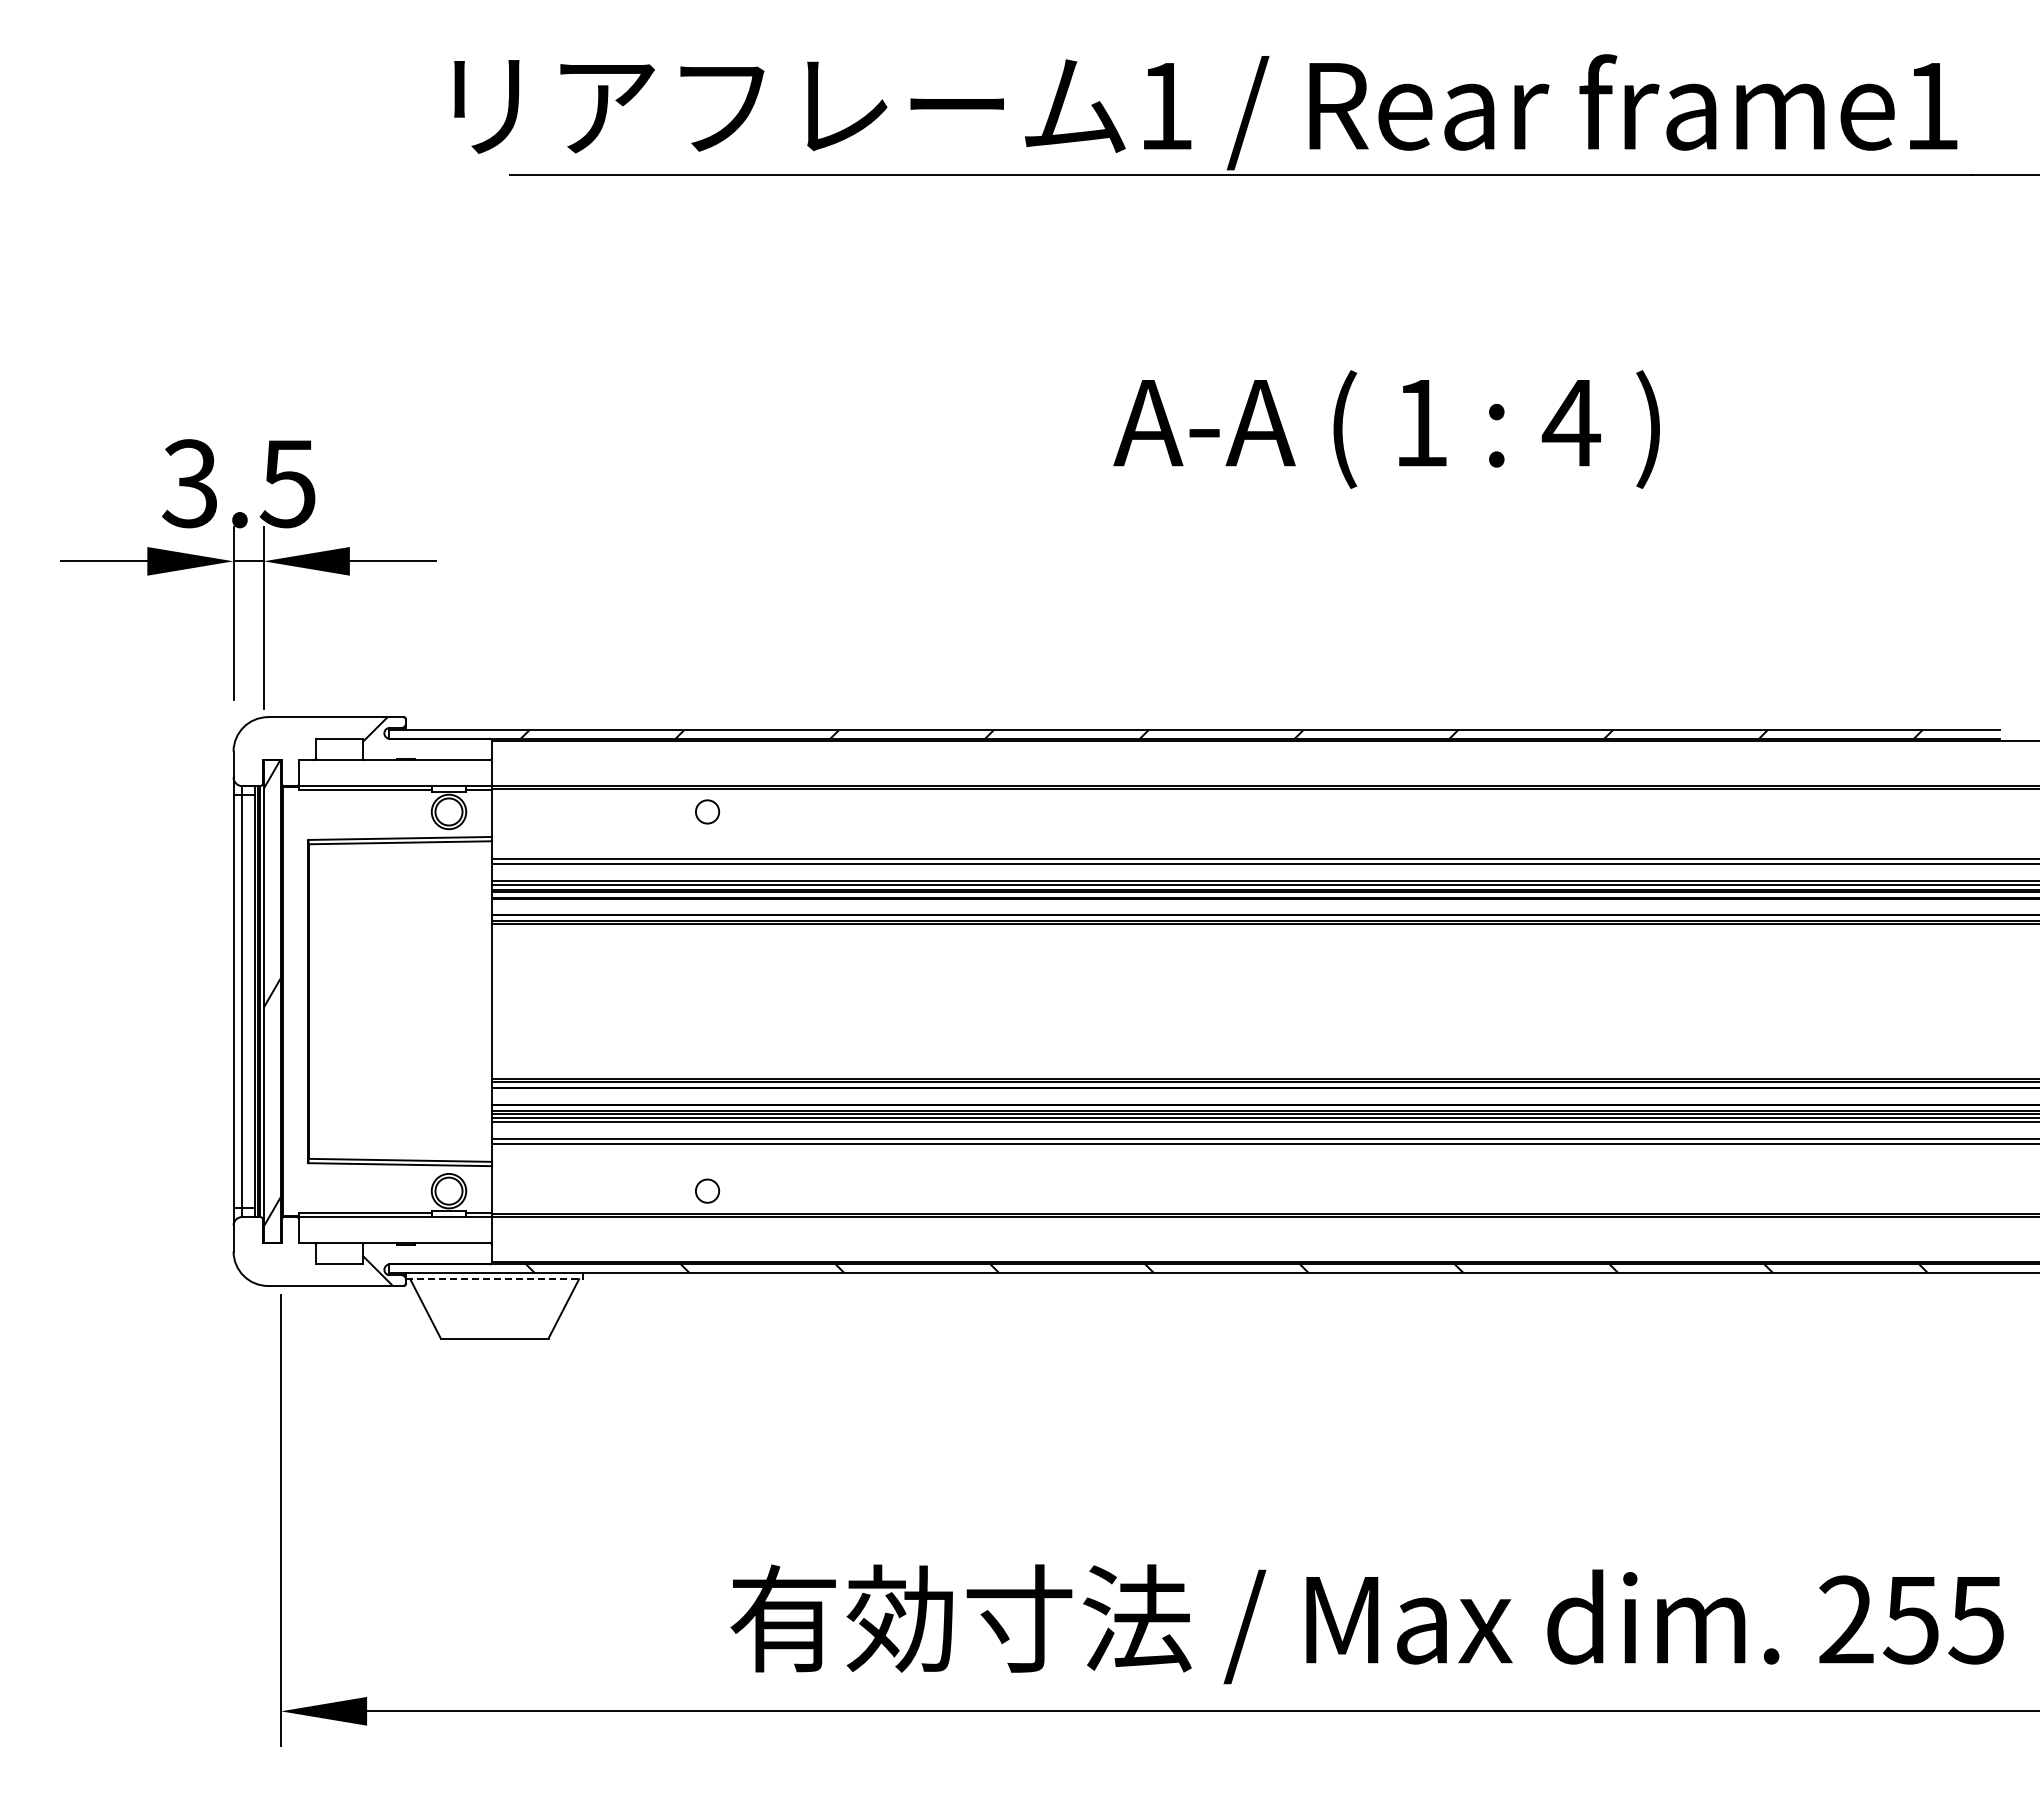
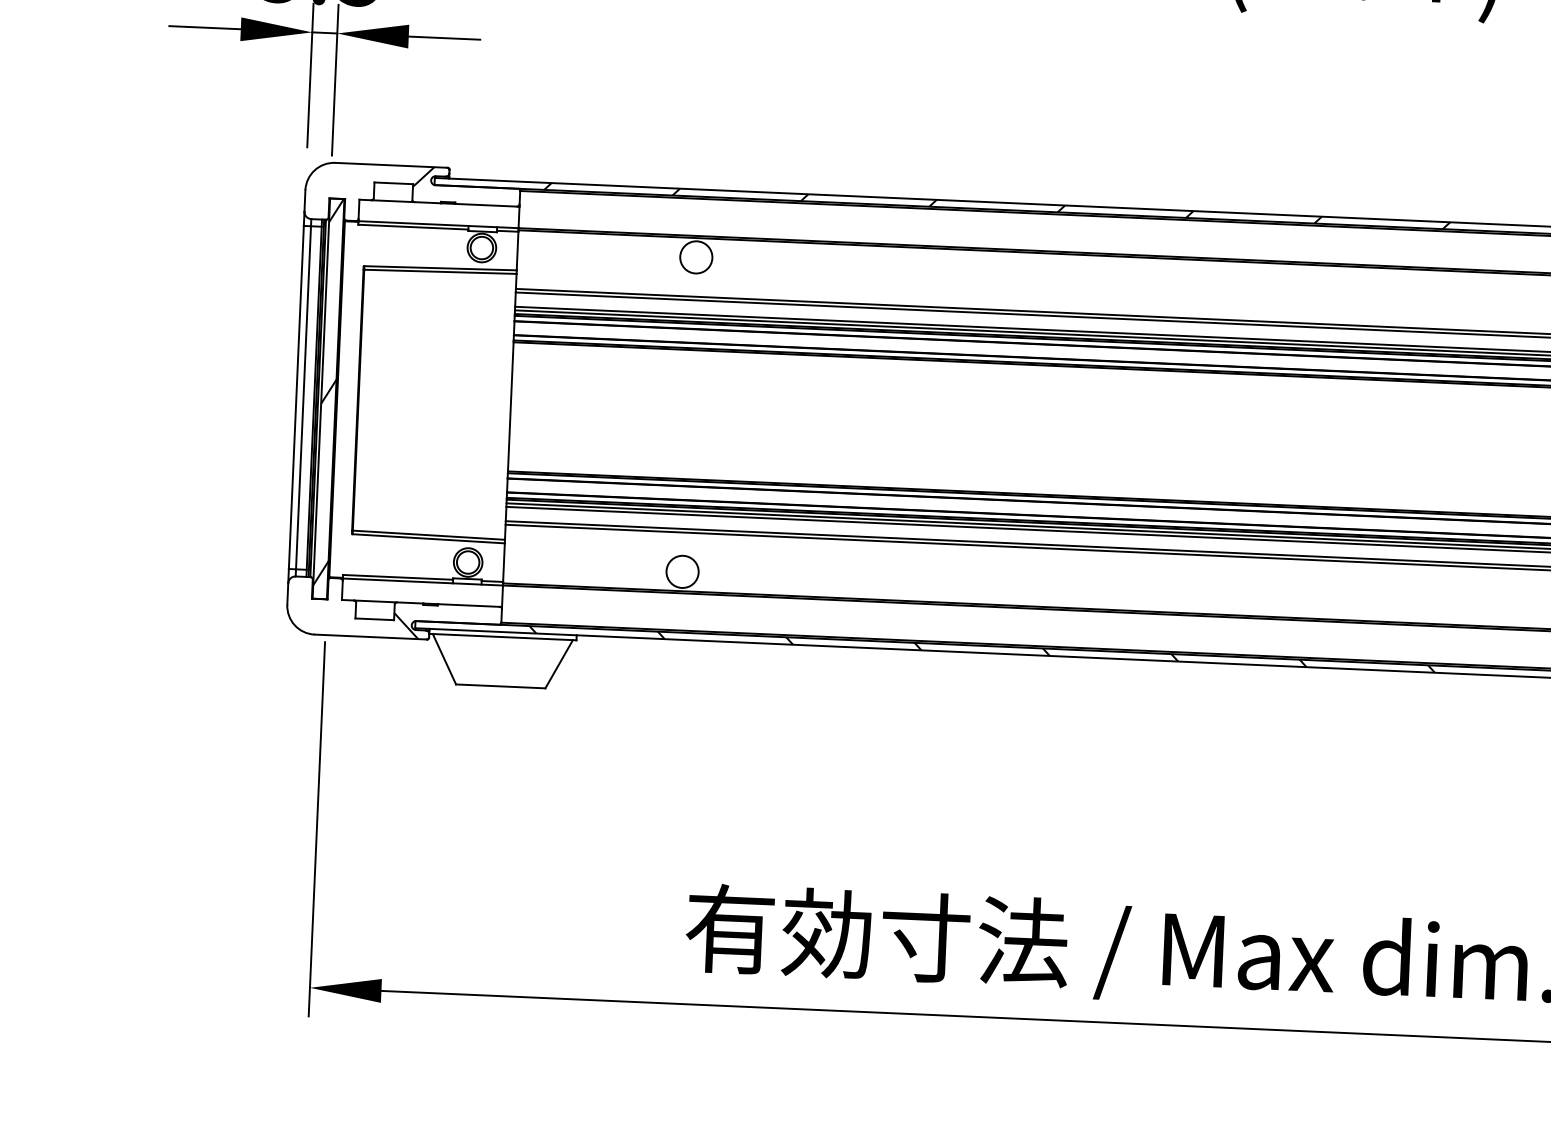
circle: (707, 811) -> (696, 257), size x1.67
circle: (707, 1190) -> (682, 571), size x1.67
line: (494, 1279) -> (502, 637), dashed -> solid

